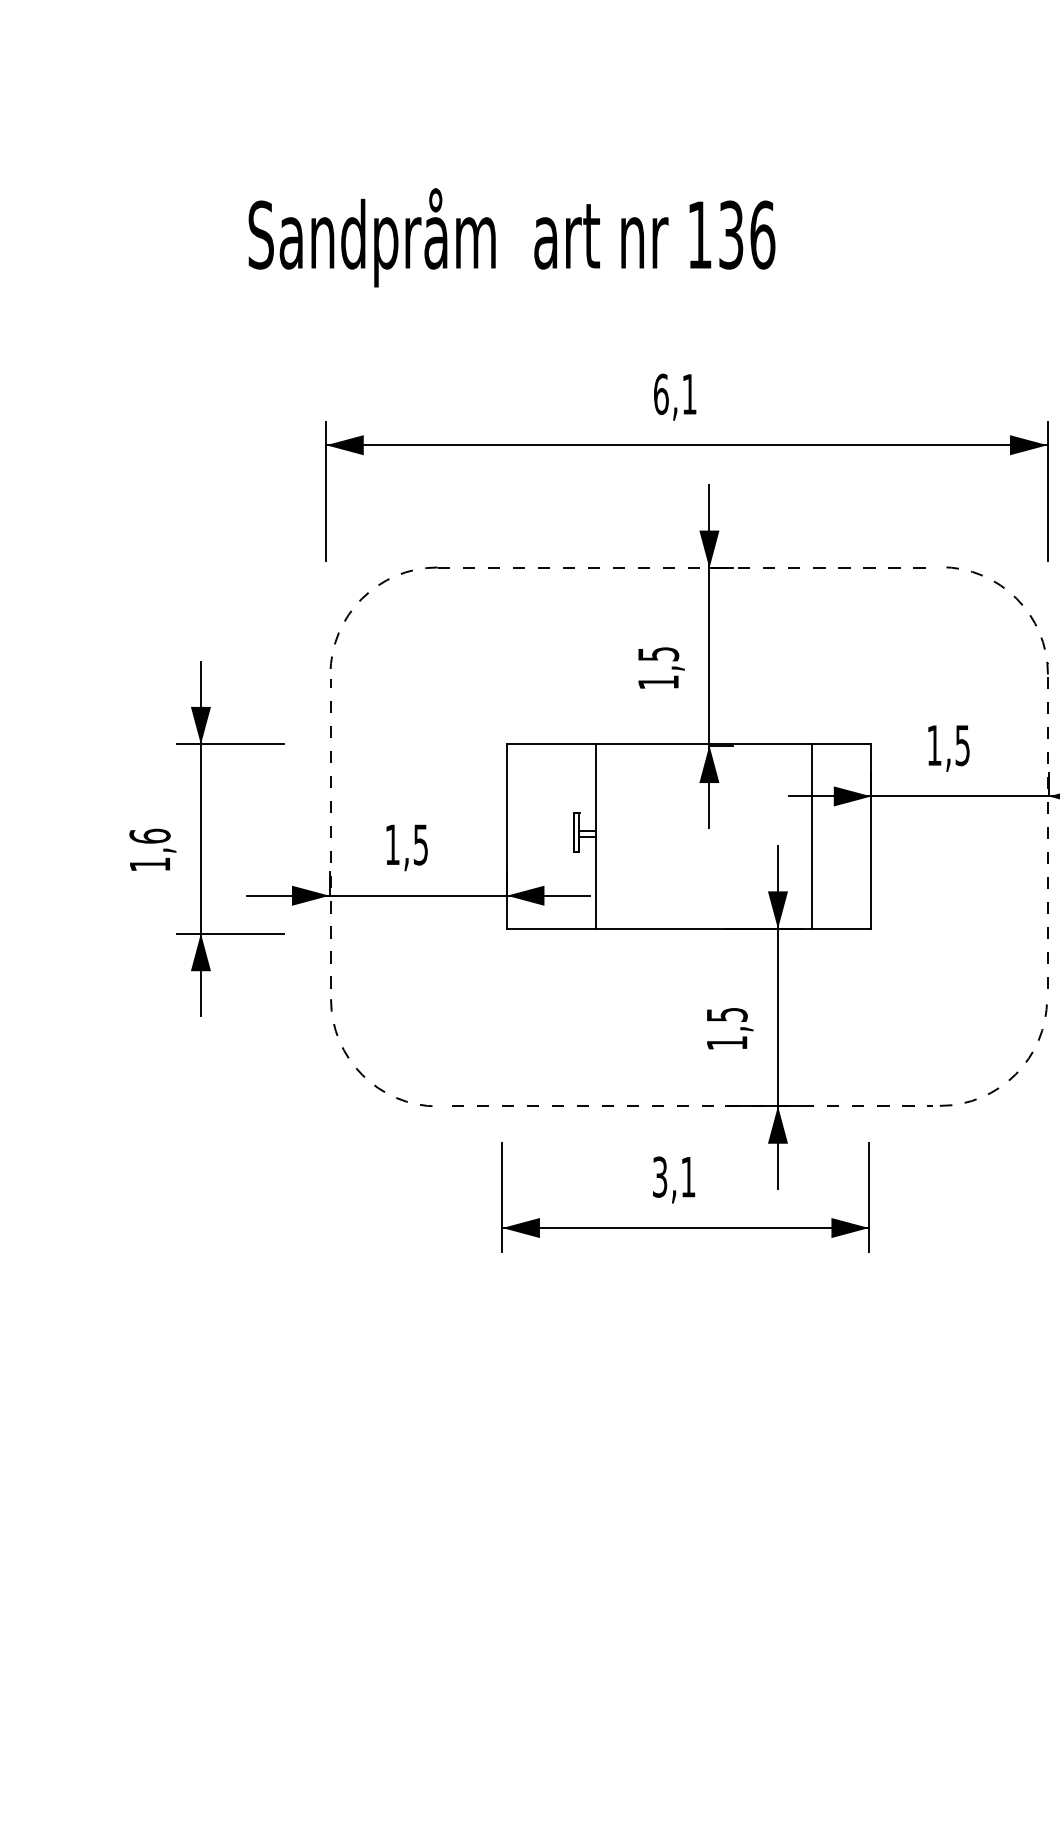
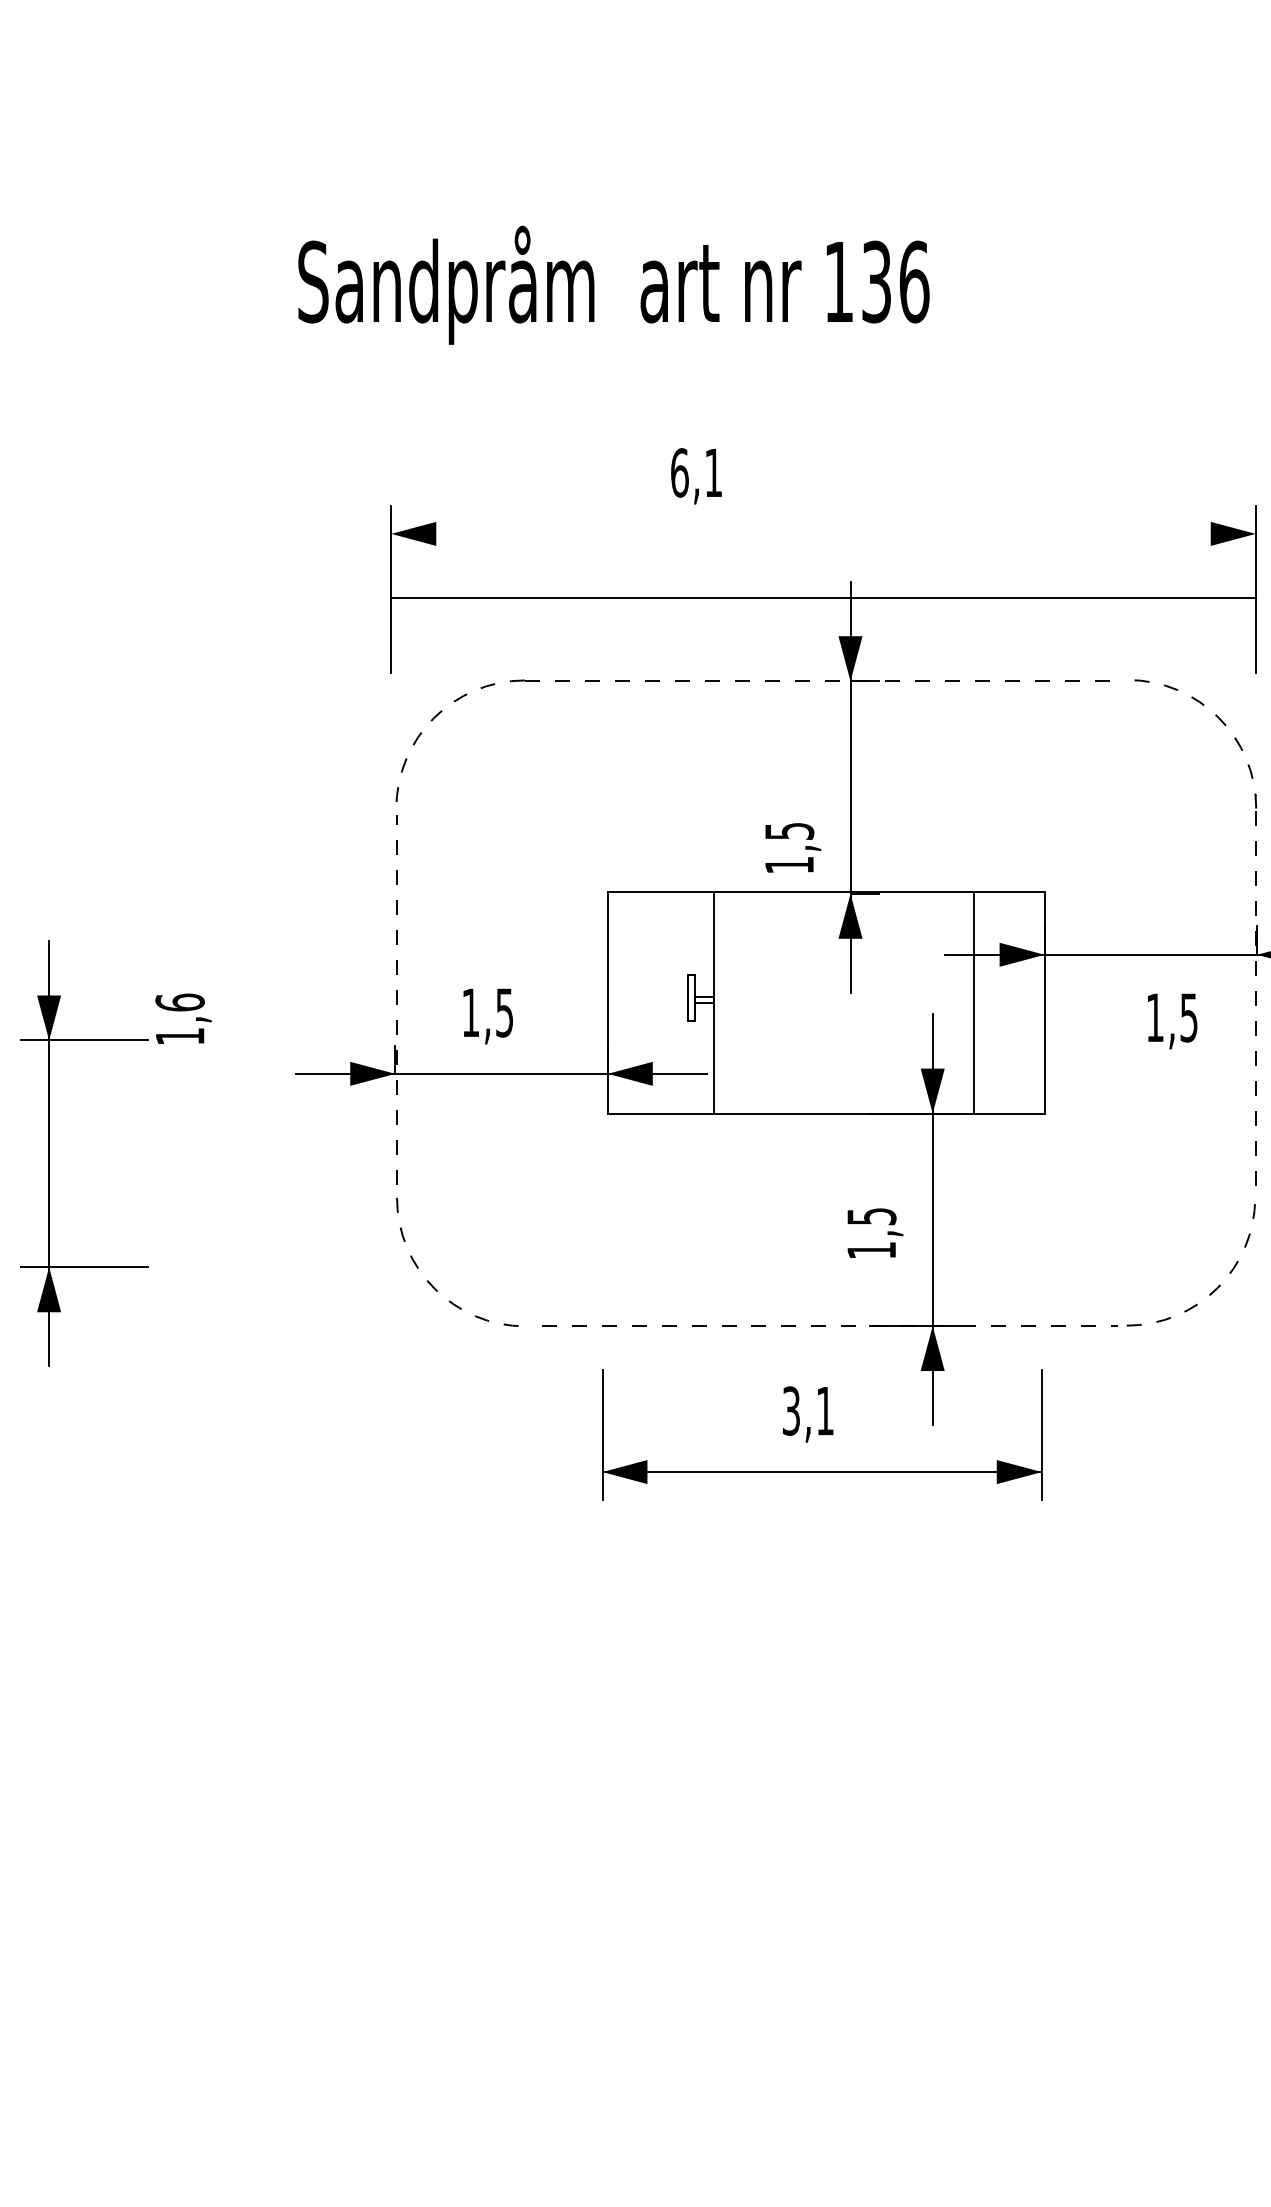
text: (675, 397) -> (696, 476), moved
line: (686, 444) -> (823, 597), moved
text: (661, 667) -> (793, 847), moved
text: (948, 748) -> (1172, 1021), moved
part: (201, 838) -> (49, 1153), moved

